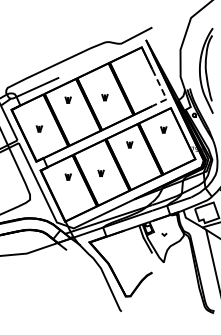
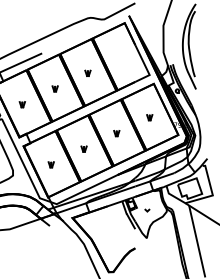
line: (163, 92) -> (146, 68), dashed -> solid
part: (67, 99) -> (54, 88), moved
part: (163, 129) -> (149, 117), moved
part: (129, 144) -> (116, 133), moved
part: (67, 176) -> (50, 164), moved

